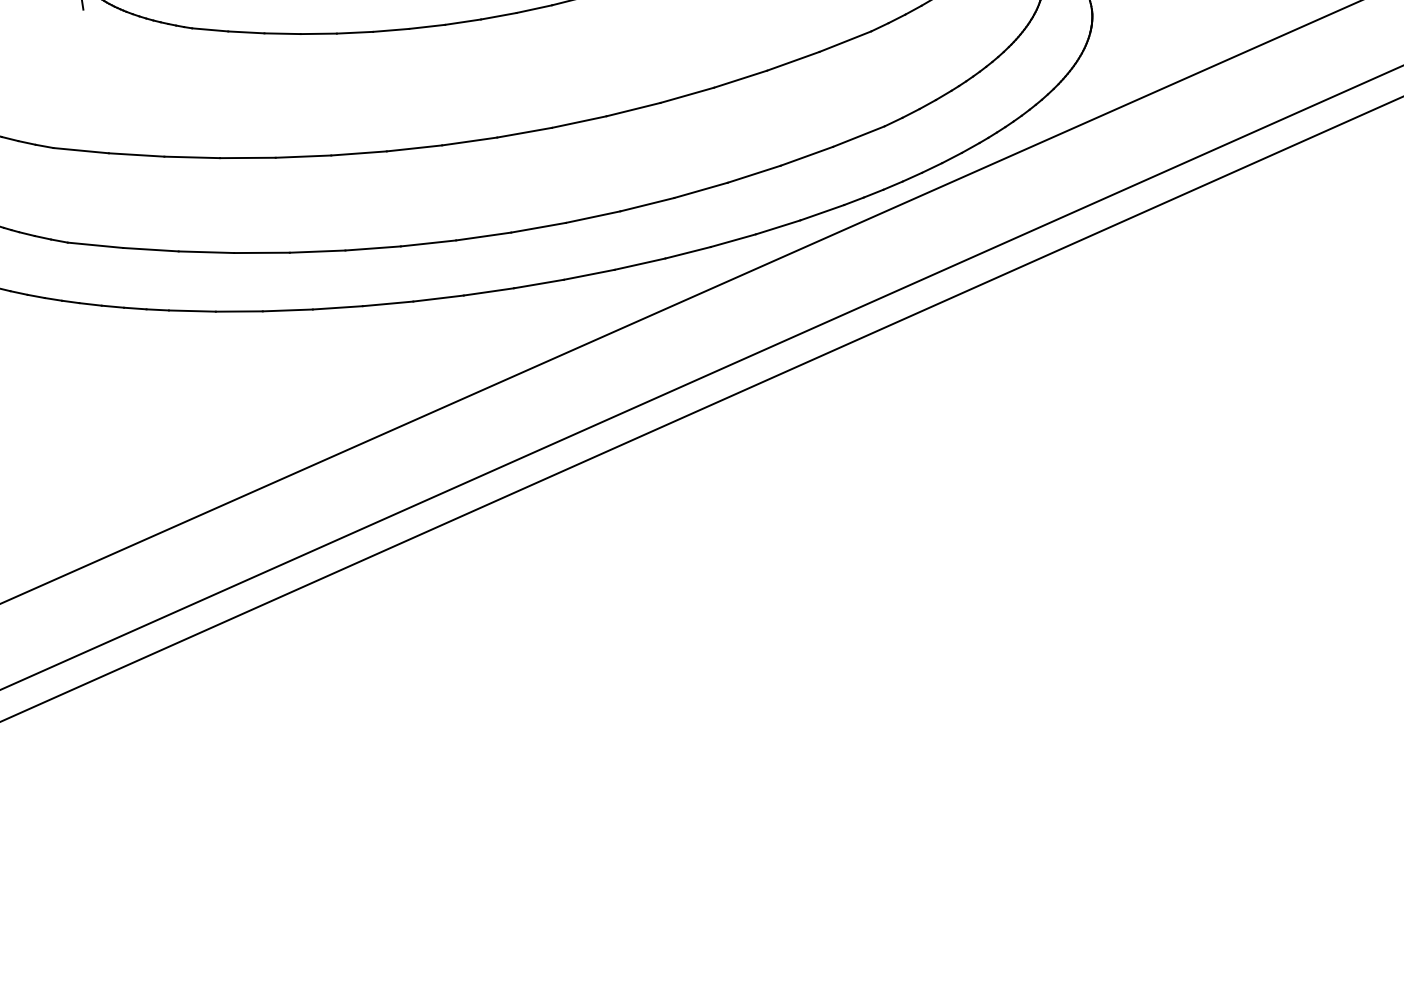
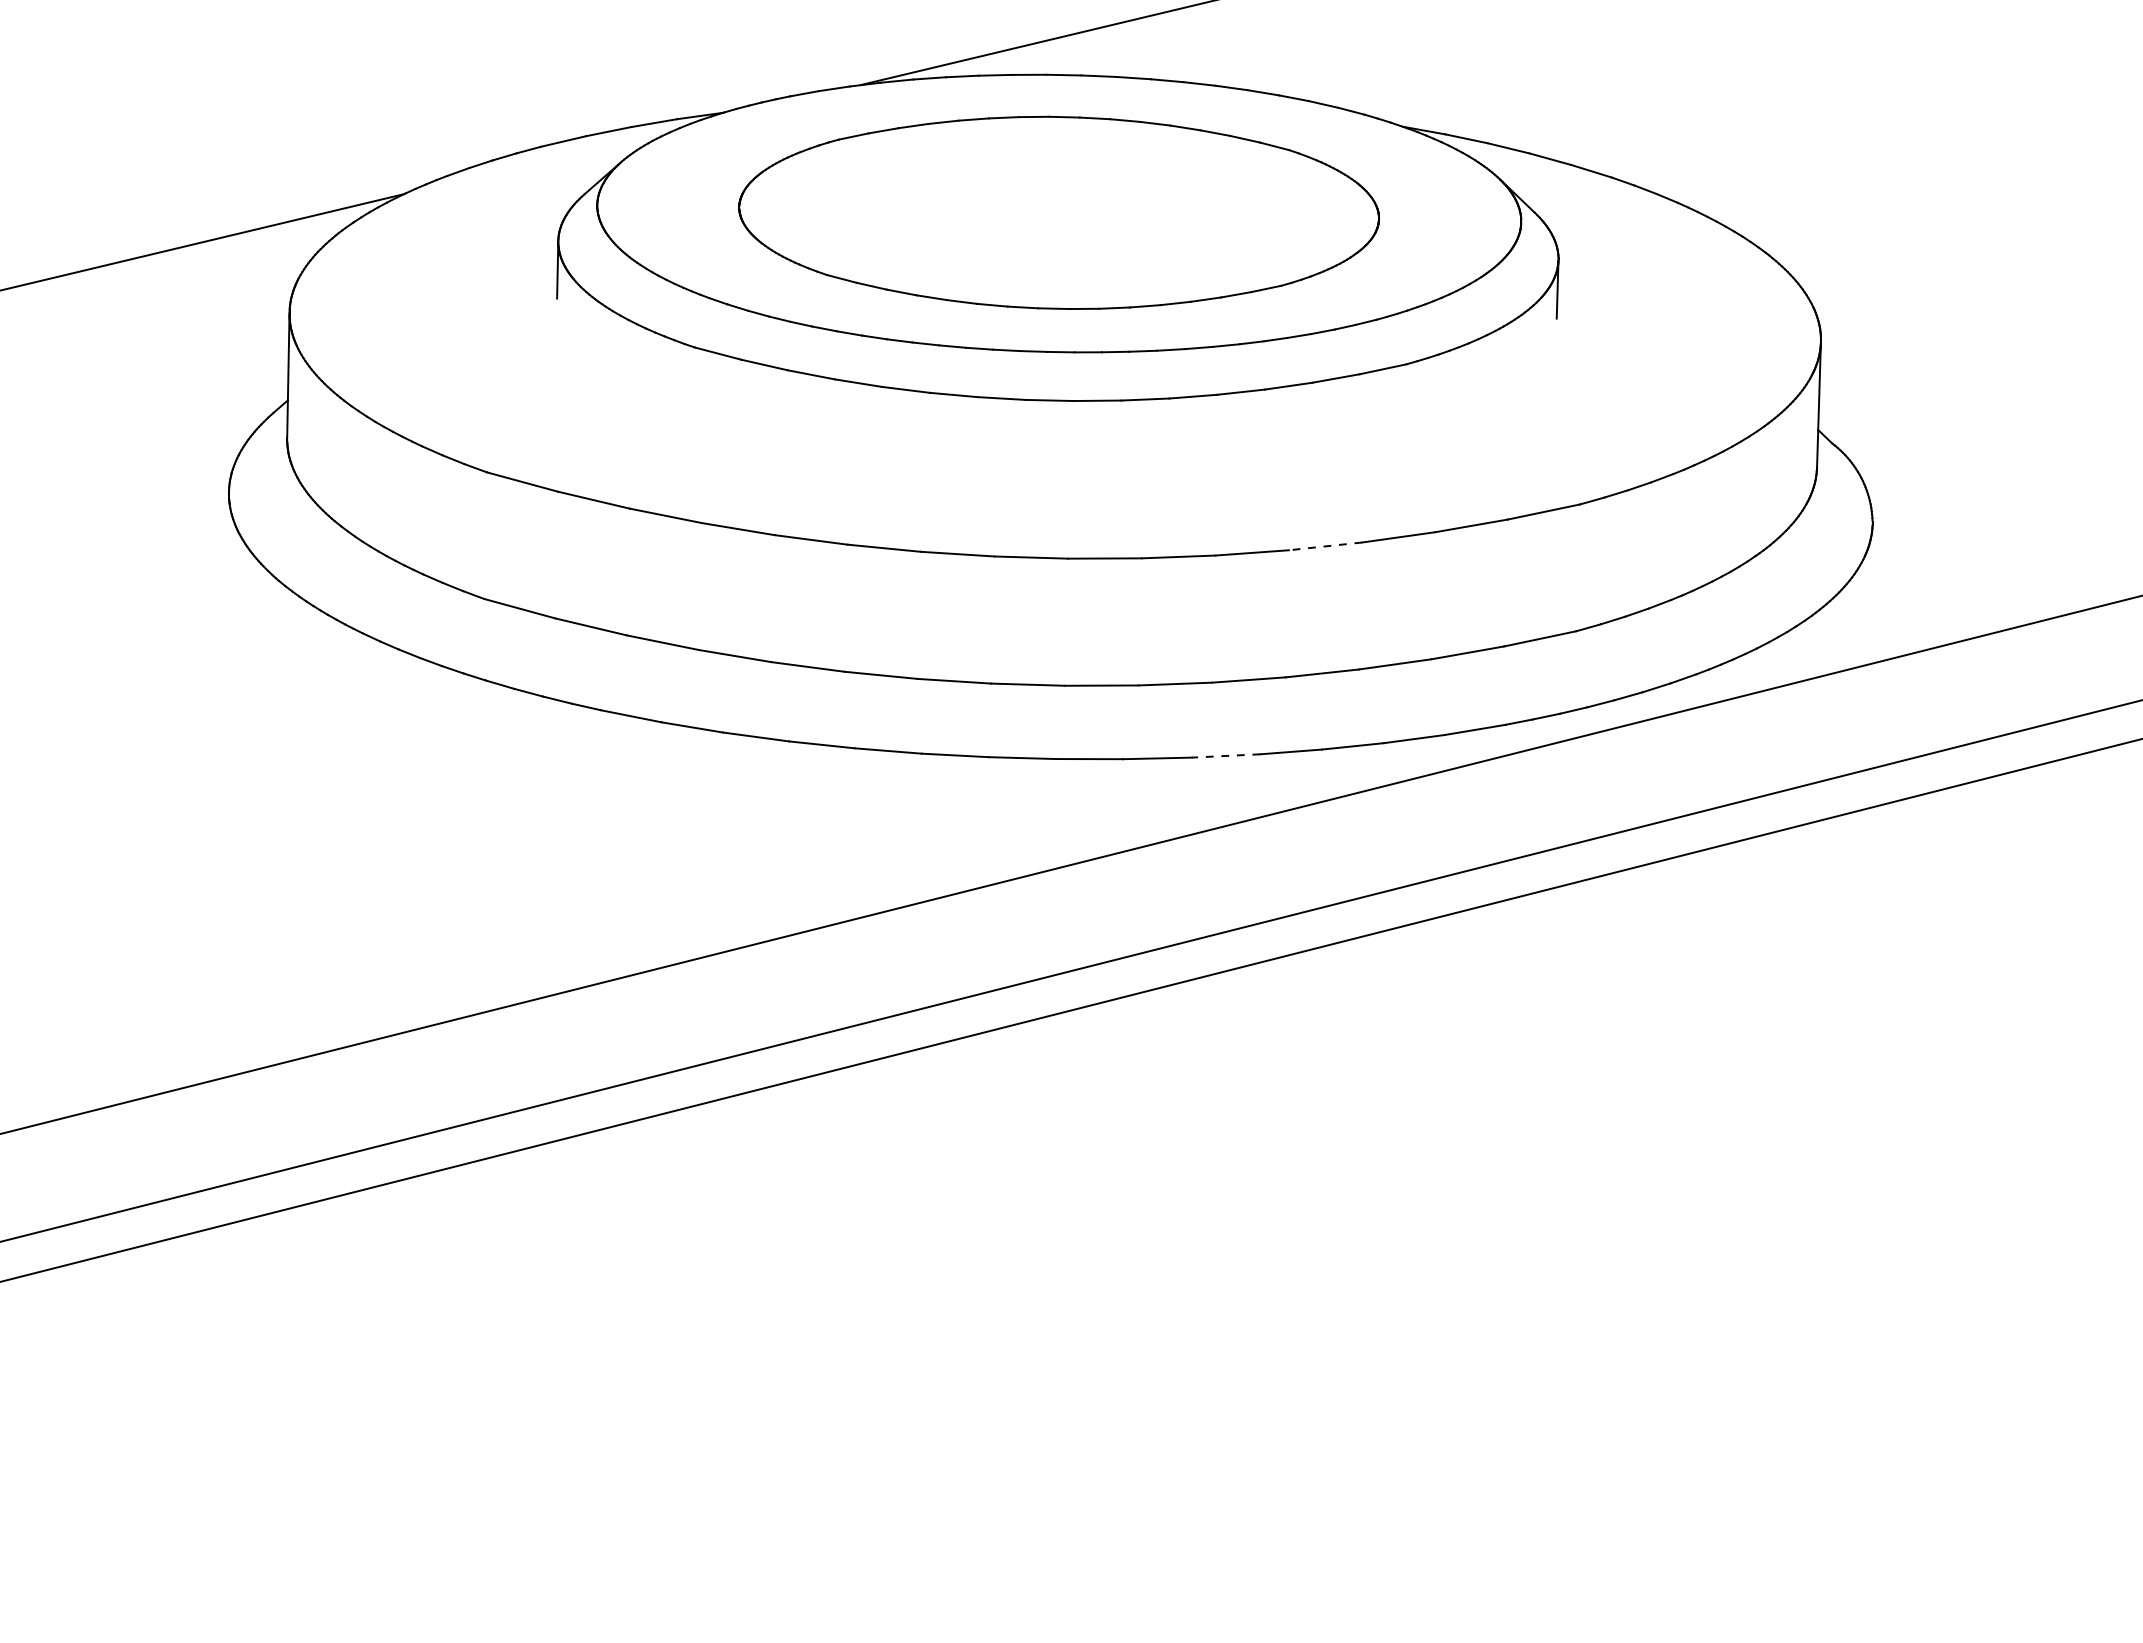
line: (687, 95) -> (1325, 546), solid -> dashed
line: (639, 264) -> (1225, 756), solid -> dashed

